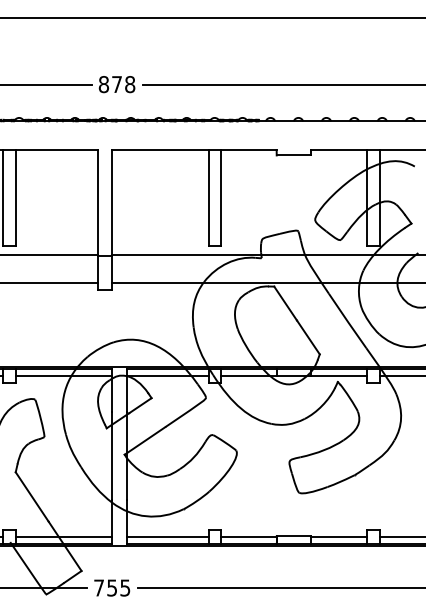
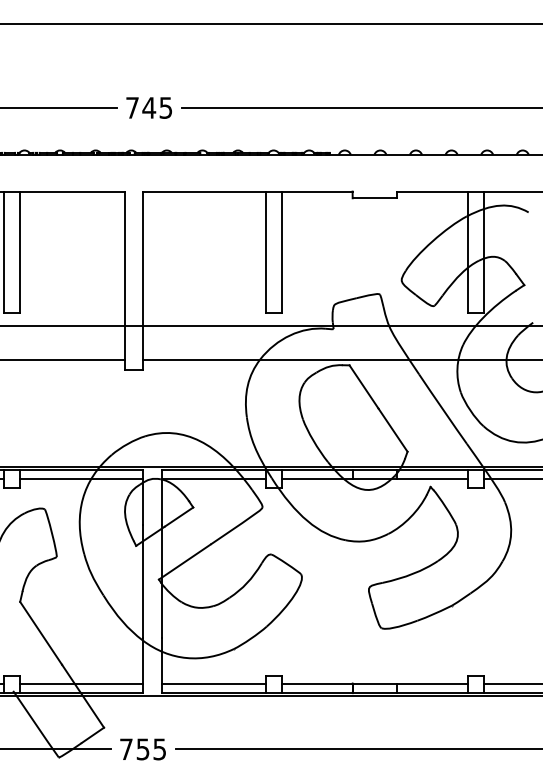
text: (117, 84) -> (149, 107), 878 -> 745

